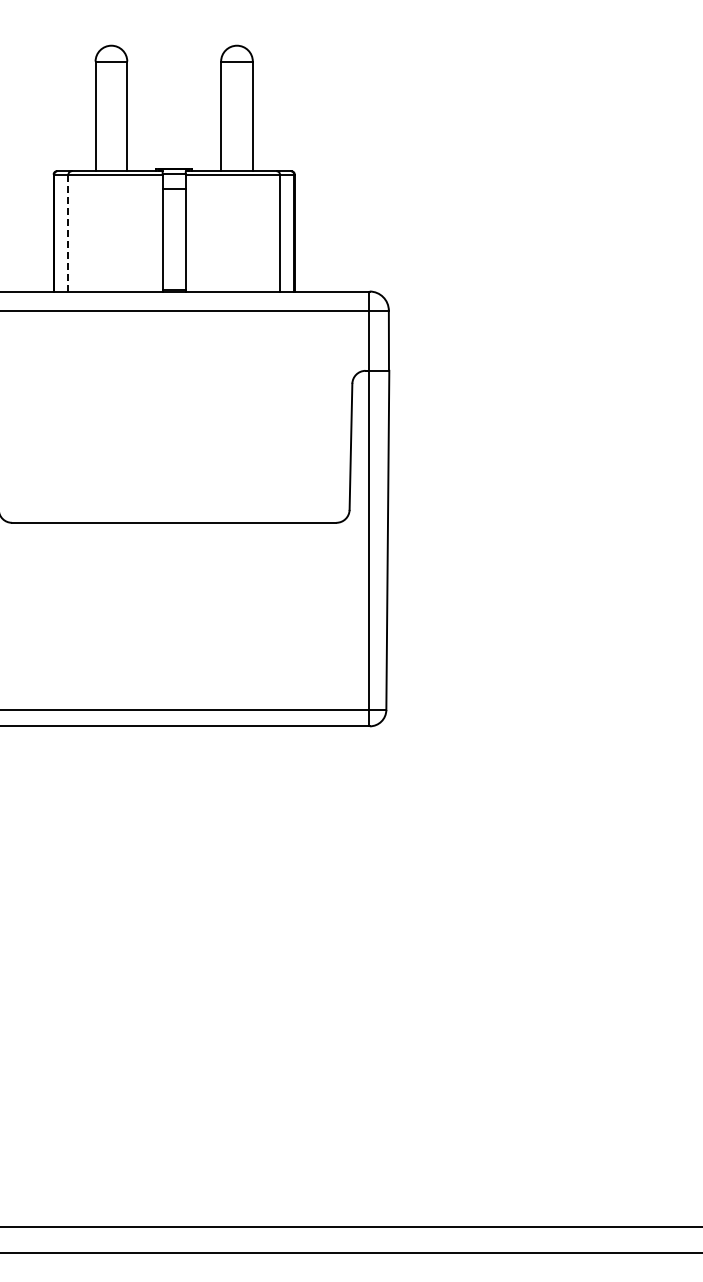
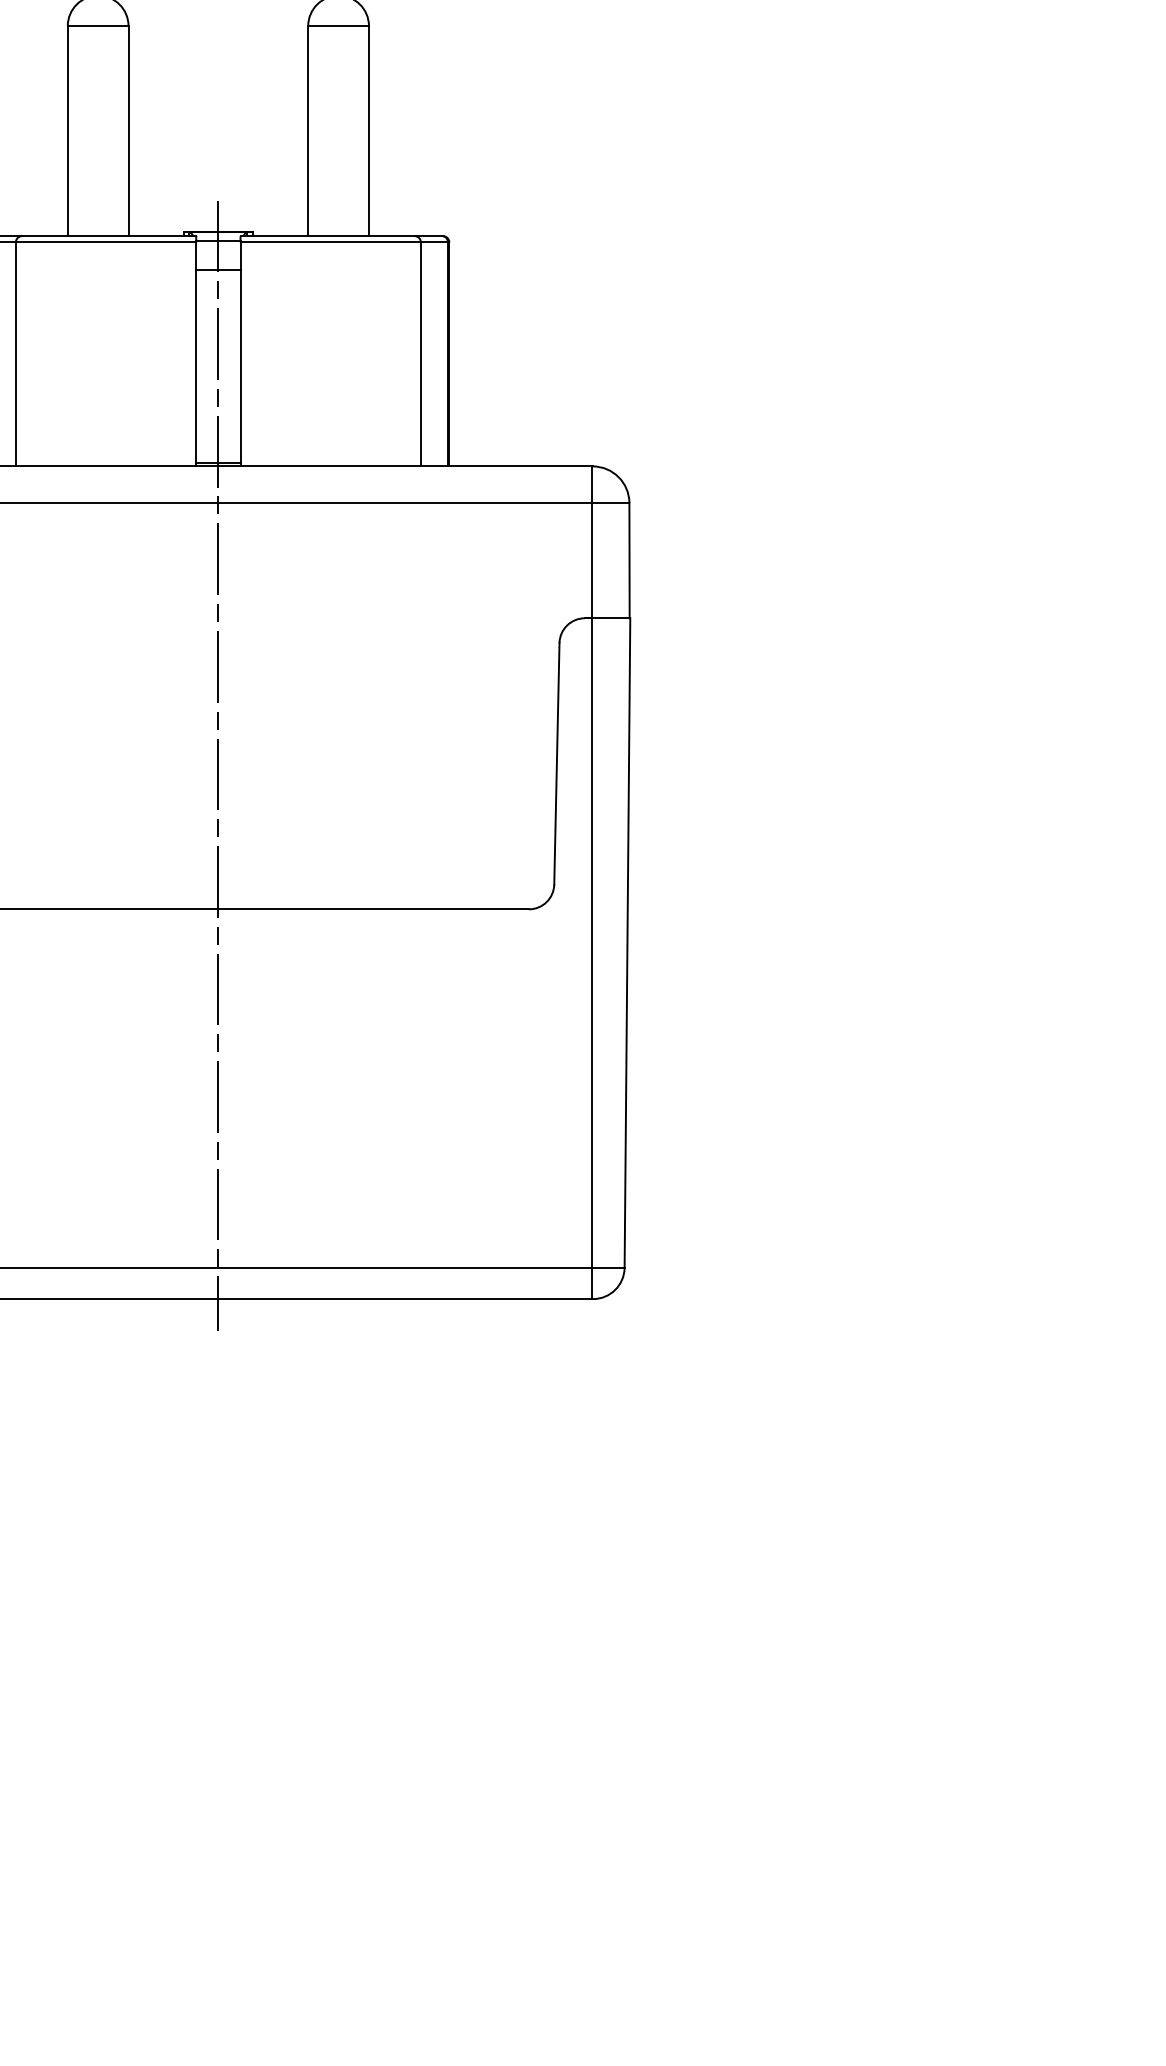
line: (68, 233) -> (15, 355), dashed -> solid
line: (174, 447) -> (218, 765), added

